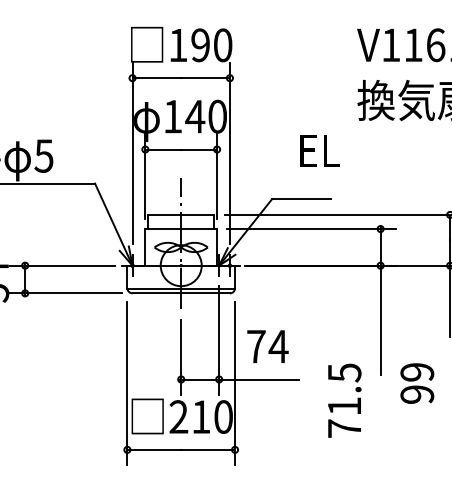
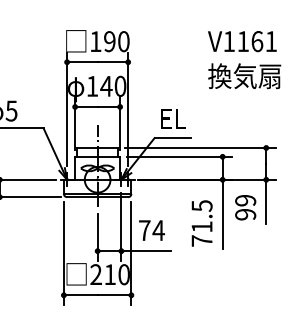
text: (319, 150) -> (173, 118), moved
text: (417, 383) -> (245, 207), moved
text: (343, 400) -> (201, 223), moved

